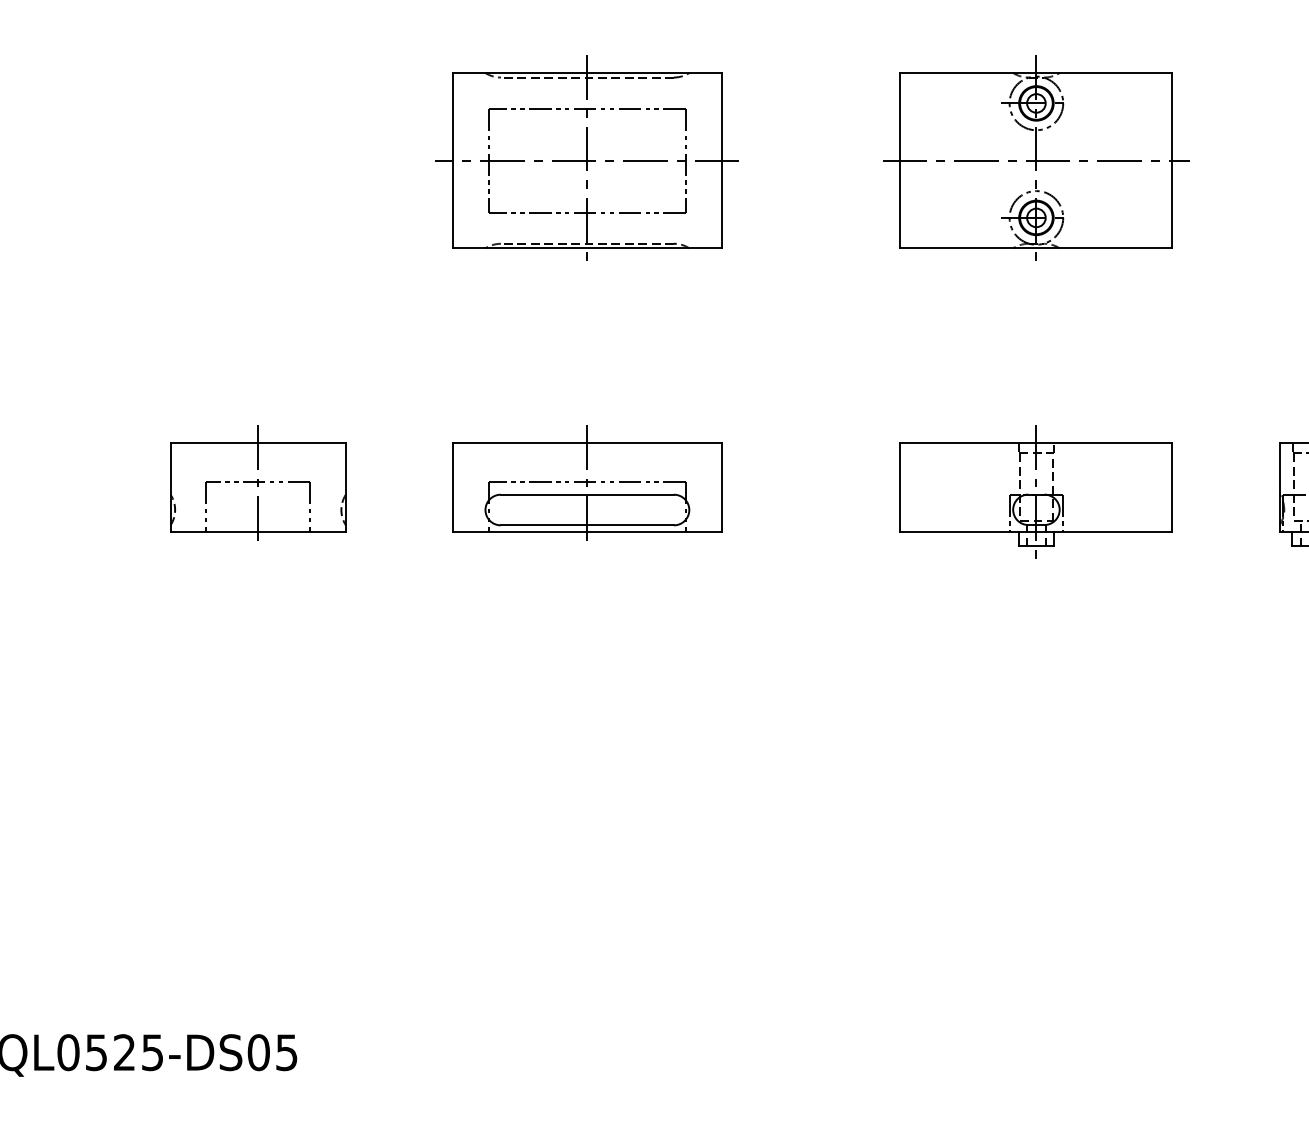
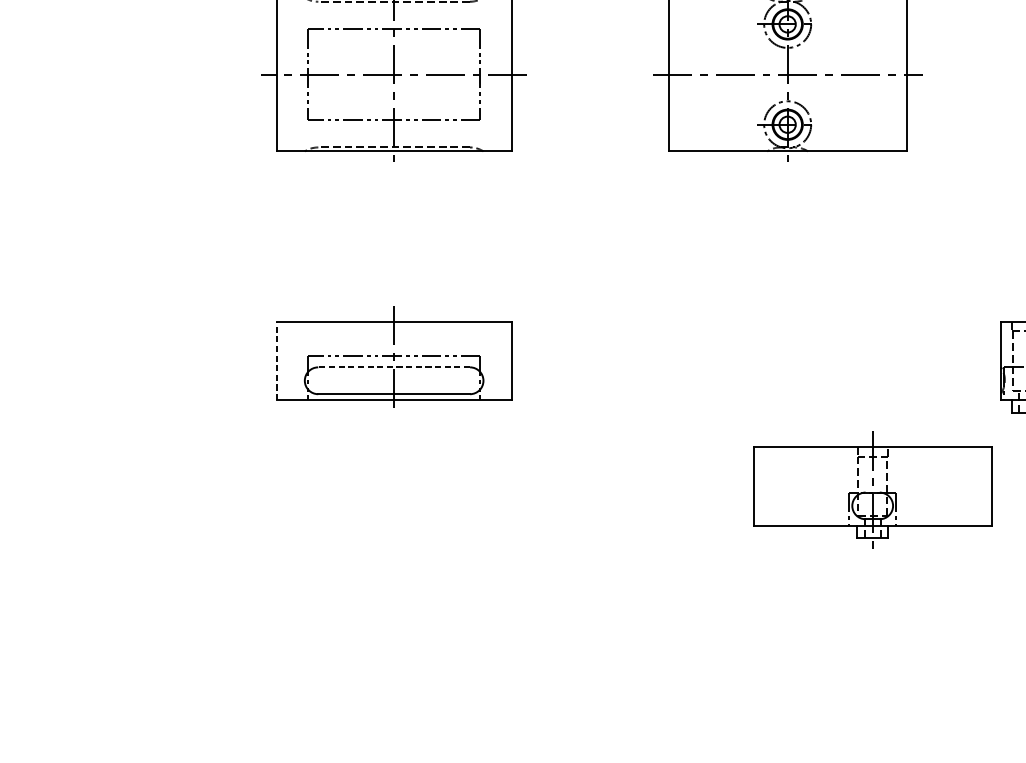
part: (258, 482) -> (105, 356), removed
line: (453, 487) -> (276, 361), solid -> dashed
part: (1035, 491) -> (871, 489), moved
line: (587, 494) -> (394, 367), solid -> dashed

